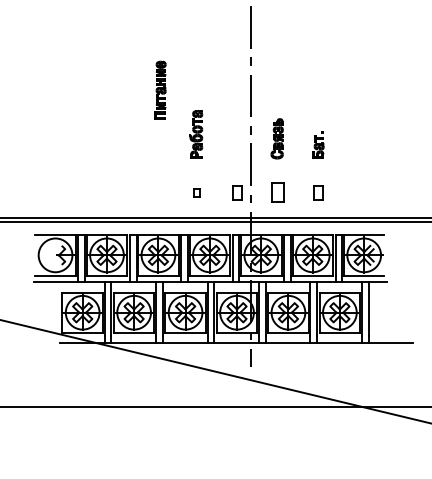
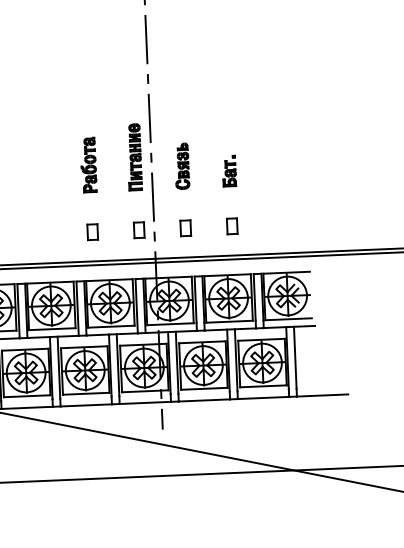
part: (160, 89) -> (134, 156), moved
part: (196, 192) -> (92, 231), size x1.67
part: (277, 192) -> (185, 227), size x0.71

